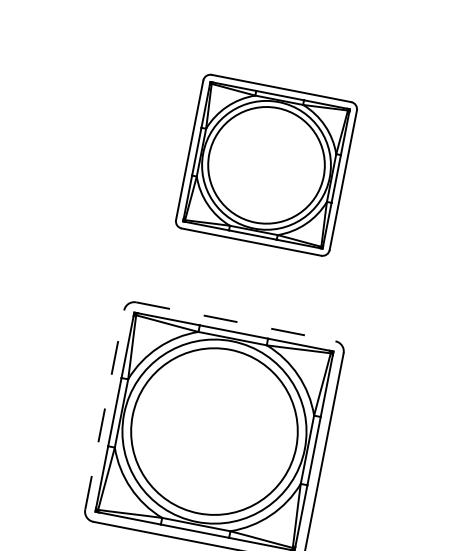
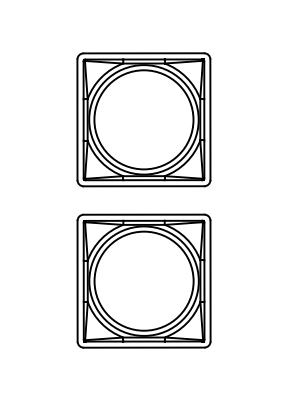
part: (265, 164) -> (143, 119), size x1.43
line: (236, 321) -> (144, 214), dashed -> solid
line: (104, 408) -> (77, 280), dashed -> solid

